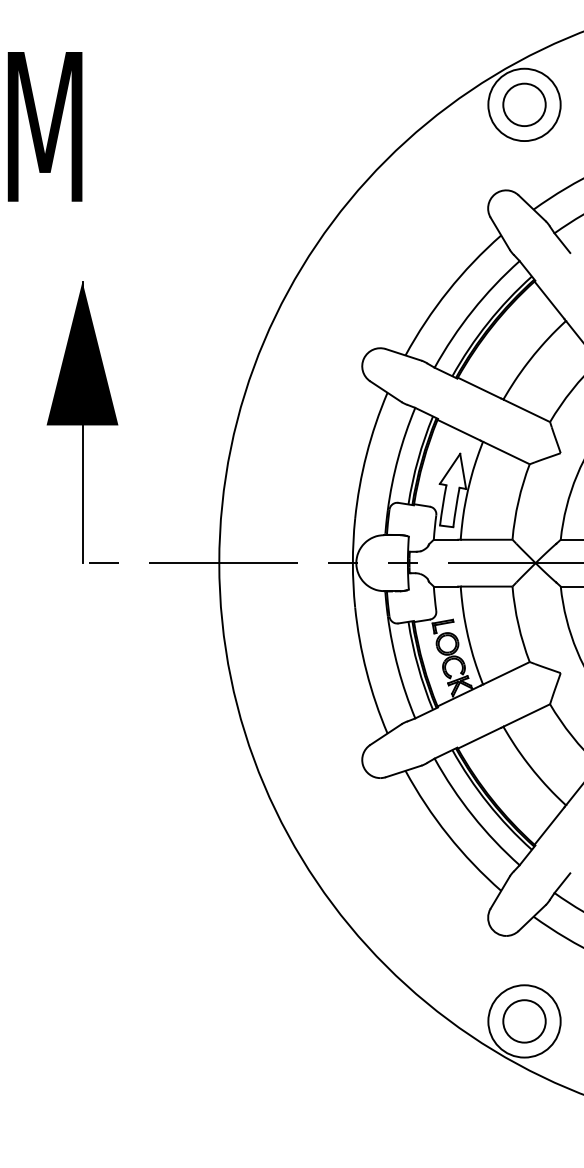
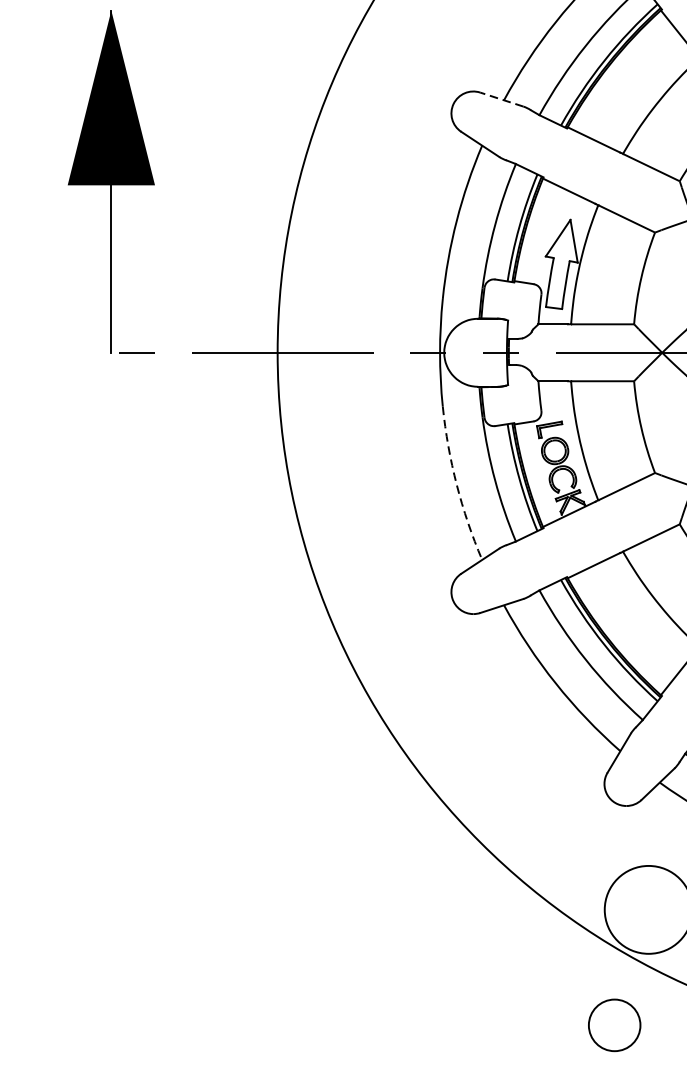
line: (403, 354) -> (501, 99), solid -> dashed
arc: (366, 671) -> (456, 484), solid -> dashed
circle: (524, 1021) -> (614, 1025), moved

